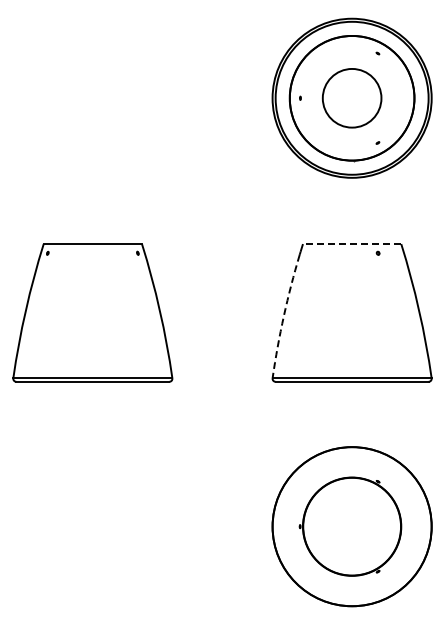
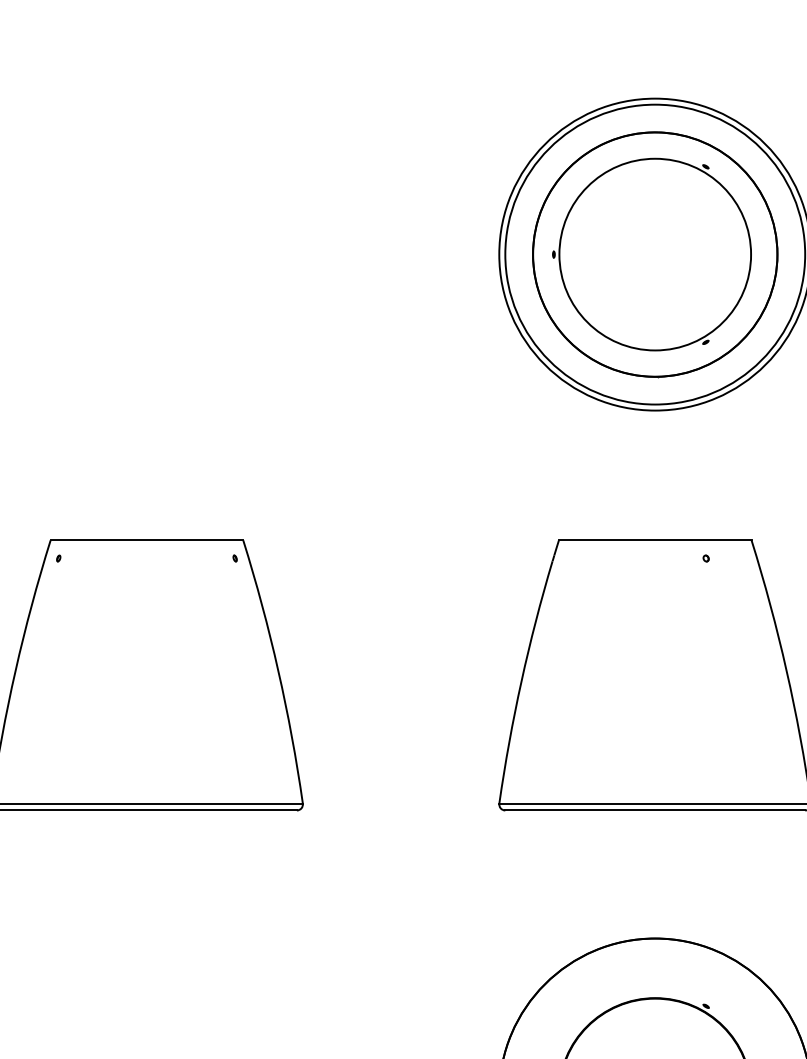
circle: (352, 98) -> (655, 255), size x1.67
line: (351, 244) -> (654, 541), dashed -> solid
arc: (283, 316) -> (520, 682), dashed -> solid

